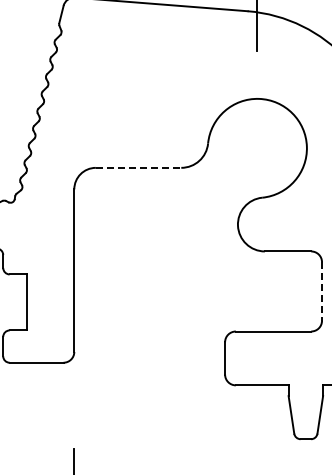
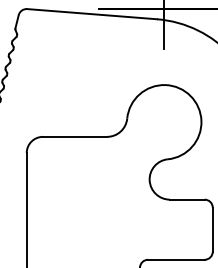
line: (138, 167) -> (74, 136), dashed -> solid
line: (322, 291) -> (213, 229), dashed -> solid

